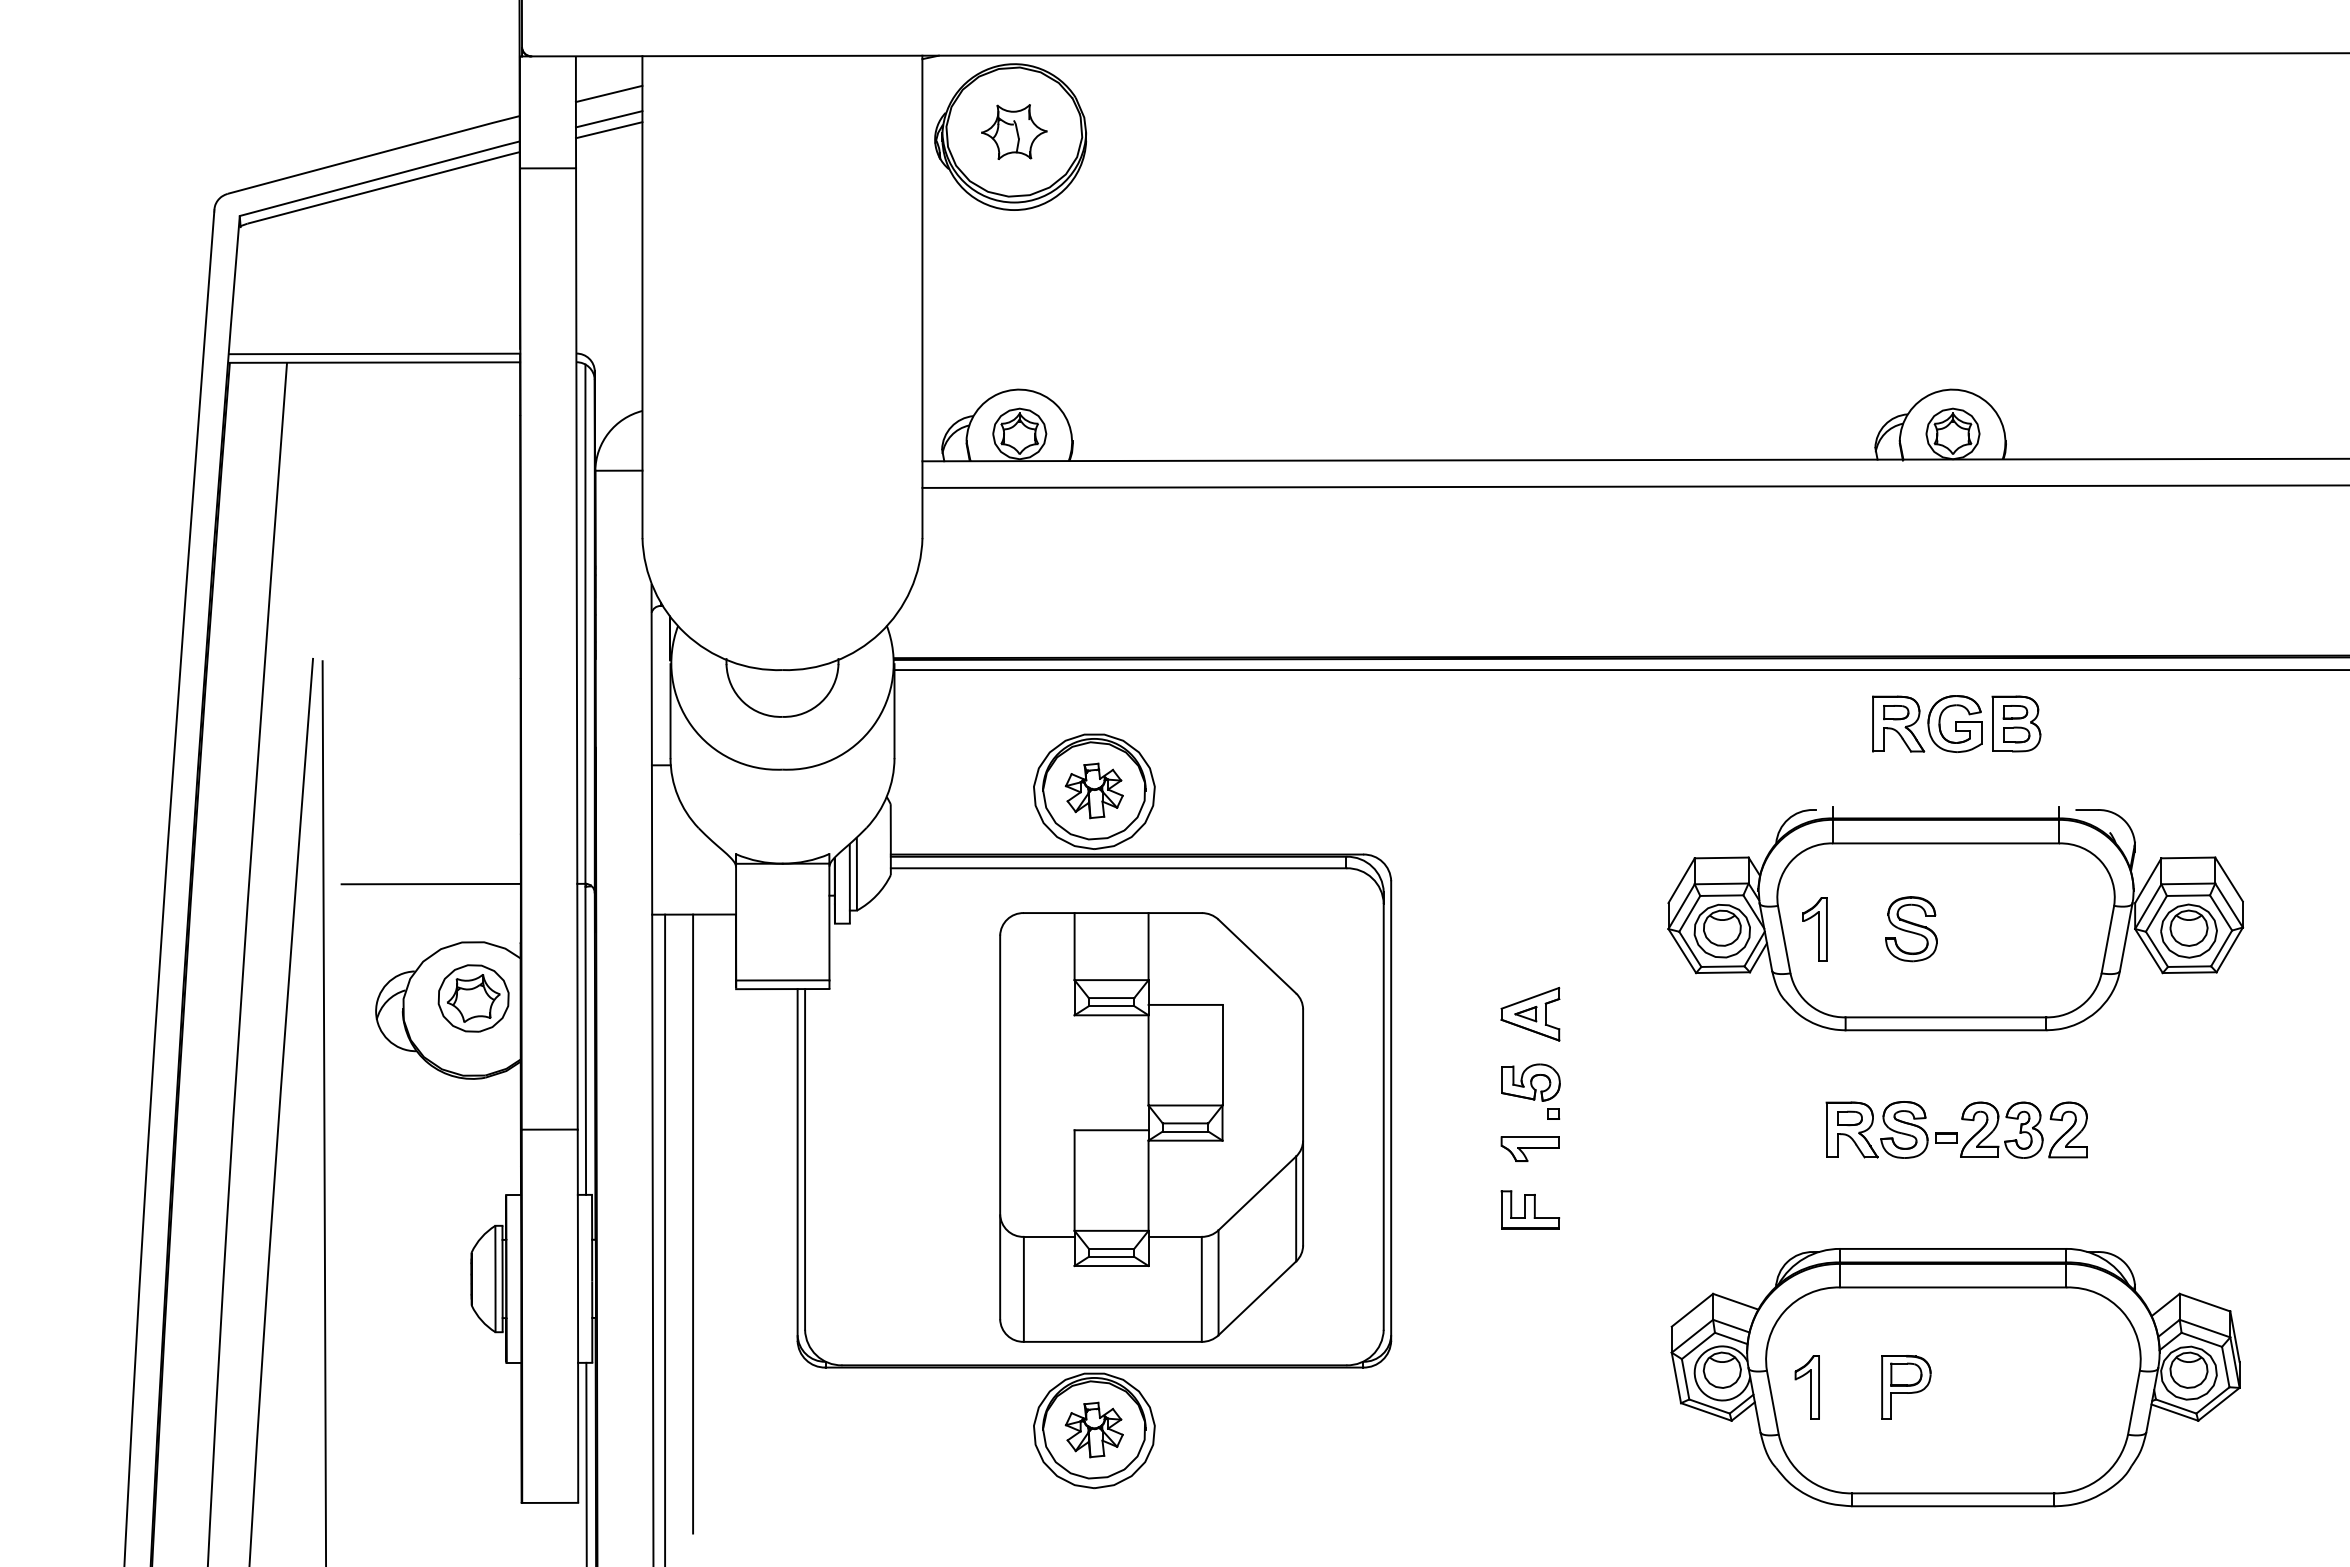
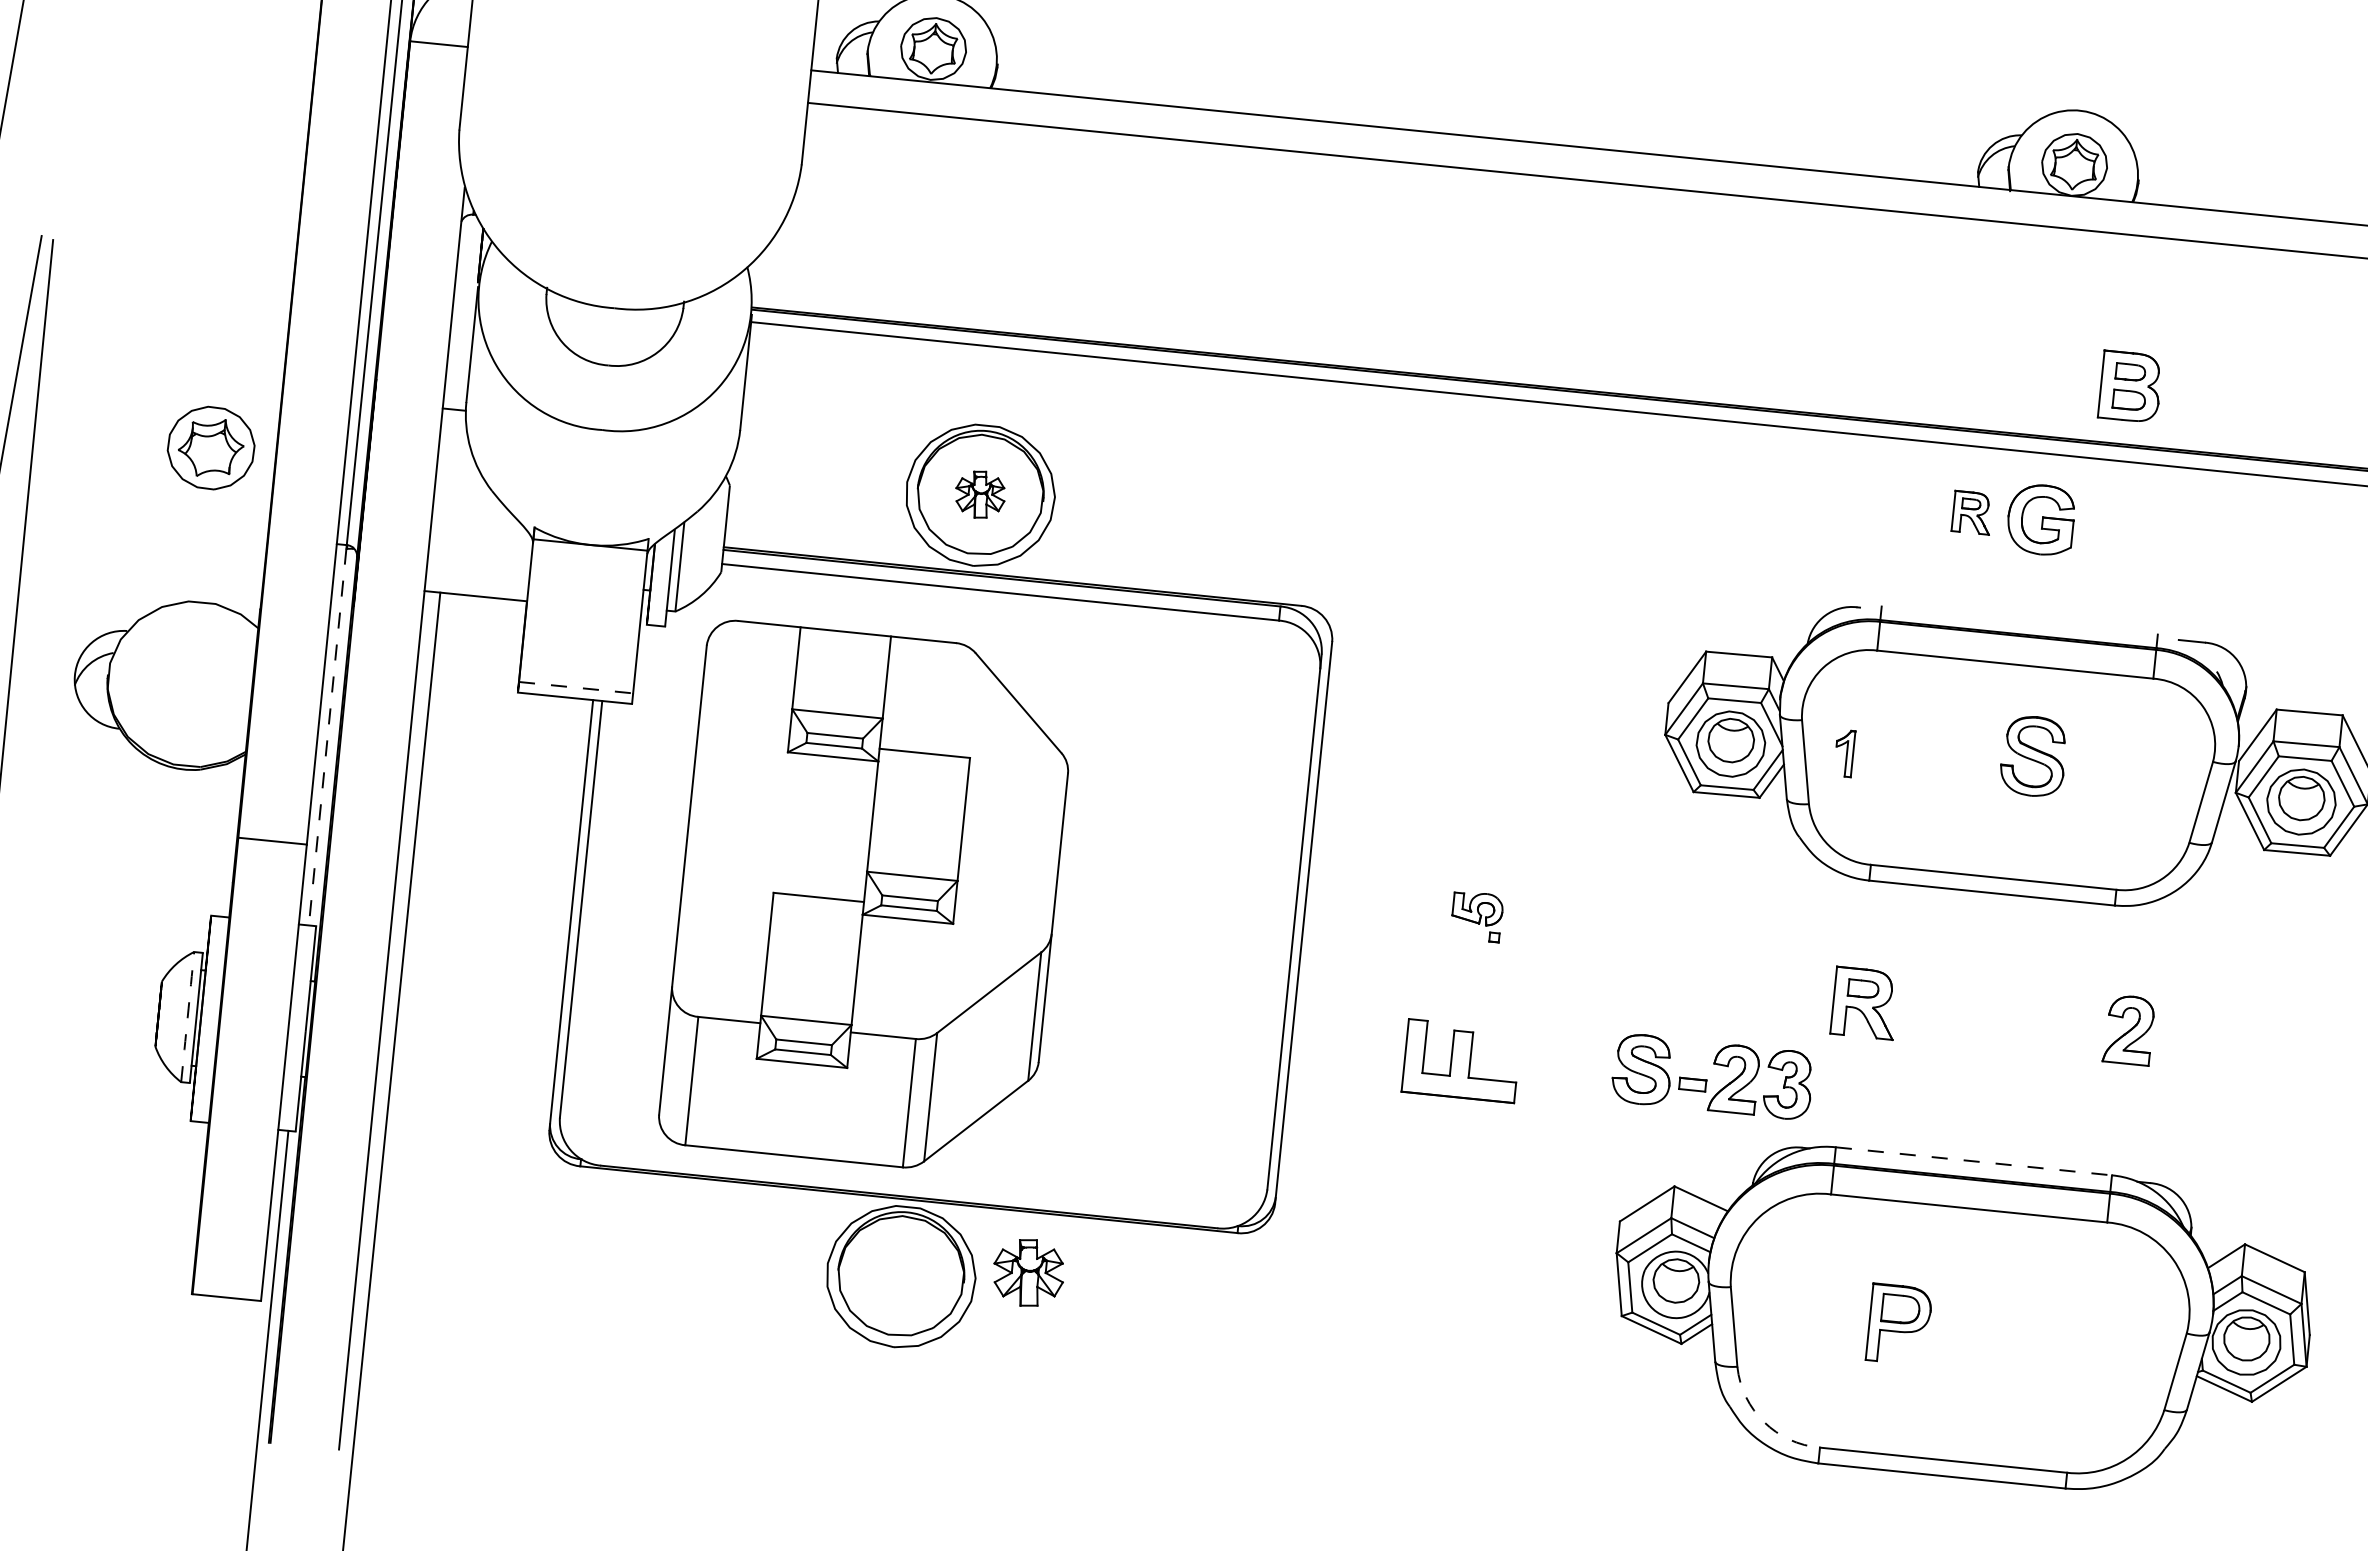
part: (1898, 723) -> (1972, 512), size x0.6
part: (2016, 723) -> (2130, 386), moved
part: (1093, 790) -> (979, 494), size x0.7
line: (430, 883) -> (157, 525), removed
part: (1814, 929) -> (1843, 753), size x0.6
part: (1911, 929) -> (2033, 756), moved
line: (782, 980) -> (575, 687), solid -> dashed
part: (473, 998) -> (210, 448), moved
part: (1530, 1013) -> (1486, 820), removed
line: (585, 1041) -> (327, 737), solid -> dashed
part: (1530, 1091) -> (1476, 916), size x0.7
part: (1151, 1127) -> (867, 899), moved
part: (1961, 1129) -> (1712, 1076), moved
part: (1529, 1148) -> (1468, 985), removed
part: (1530, 1209) -> (1461, 1060), size x1.6
line: (693, 1223) -> (436, 973), removed
line: (1953, 1248) -> (1974, 1160), solid -> dashed
arc: (495, 1279) -> (187, 1017), solid -> dashed
part: (1806, 1387) -> (1777, 1312), removed
part: (1093, 1429) -> (1027, 1272), moved
arc: (1804, 1477) -> (1763, 1422), solid -> dashed

